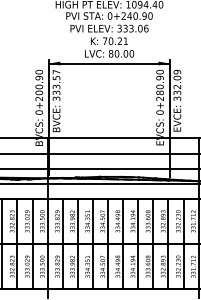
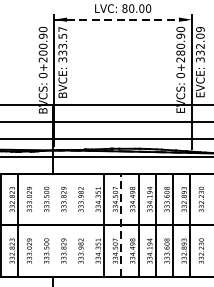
line: (109, 63) -> (123, 19), solid -> dashed
line: (32, 243) -> (35, 224), removed
line: (47, 243) -> (52, 224), removed
line: (62, 243) -> (69, 224), removed
line: (77, 243) -> (86, 224), removed
line: (108, 243) -> (121, 224), solid -> dashed
line: (183, 243) -> (207, 224), removed

